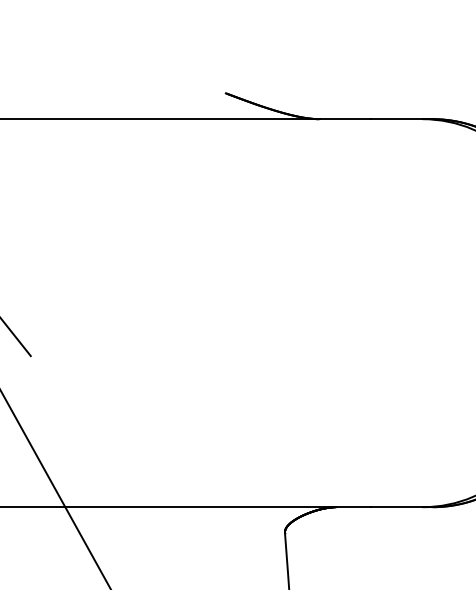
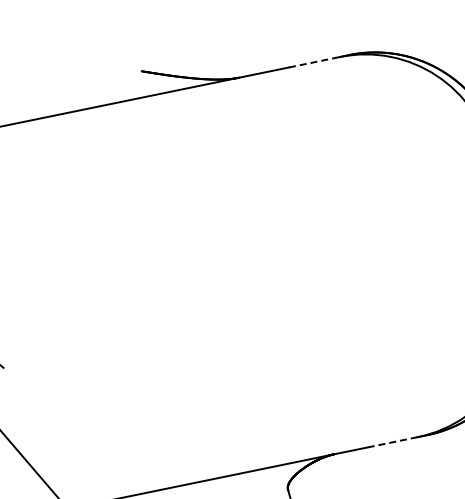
line: (396, 119) -> (314, 62), solid -> dashed
line: (396, 507) -> (392, 442), solid -> dashed

